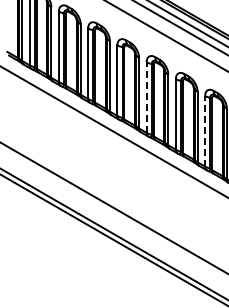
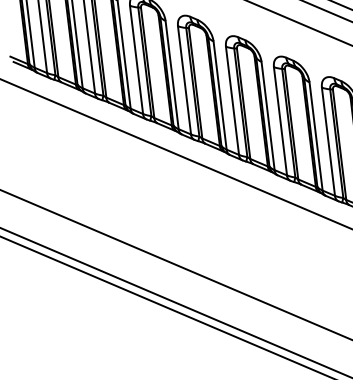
line: (146, 97) -> (232, 100), dashed -> solid
line: (205, 130) -> (328, 140), dashed -> solid

